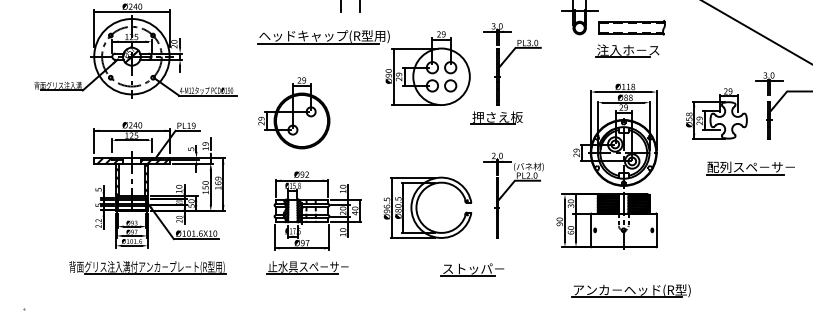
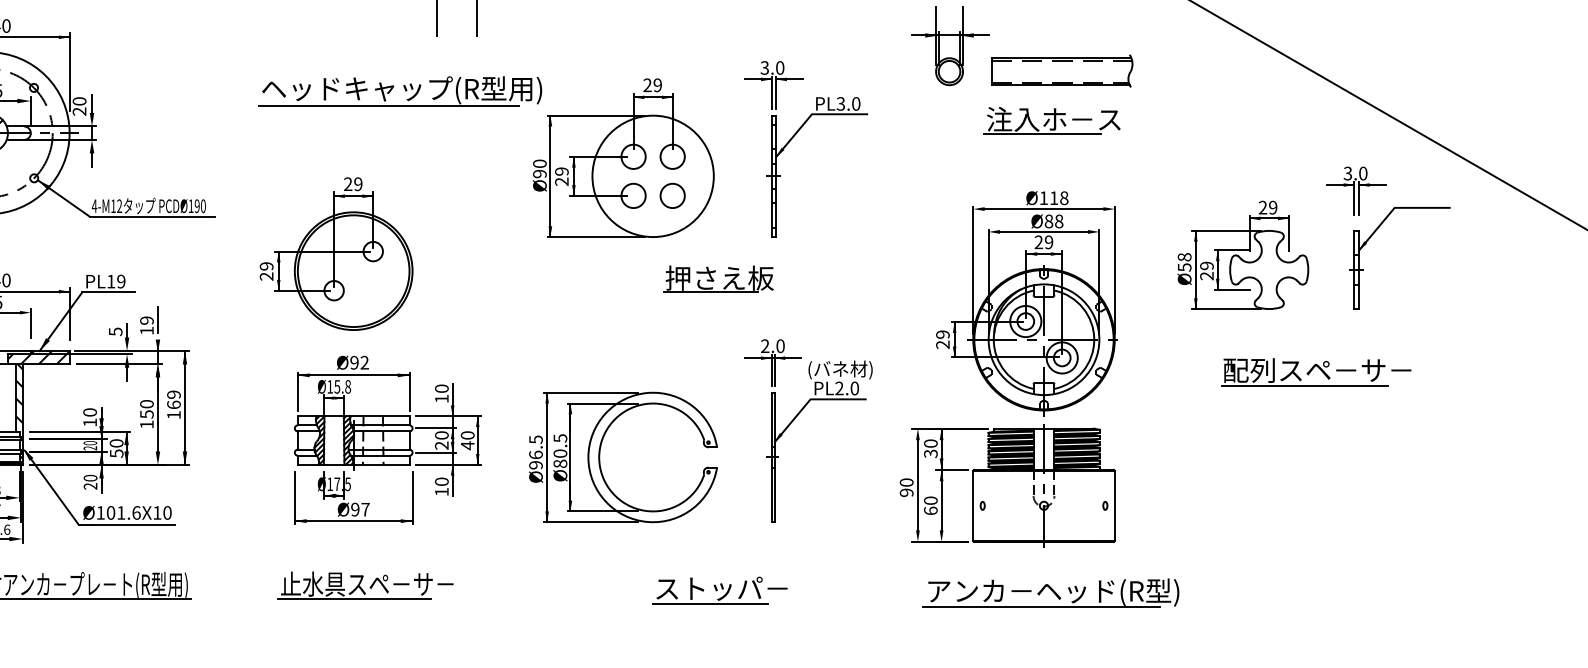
part: (496, 117) -> (717, 278), moved
part: (317, 210) -> (386, 439), moved
part: (630, 290) -> (1049, 591), moved

